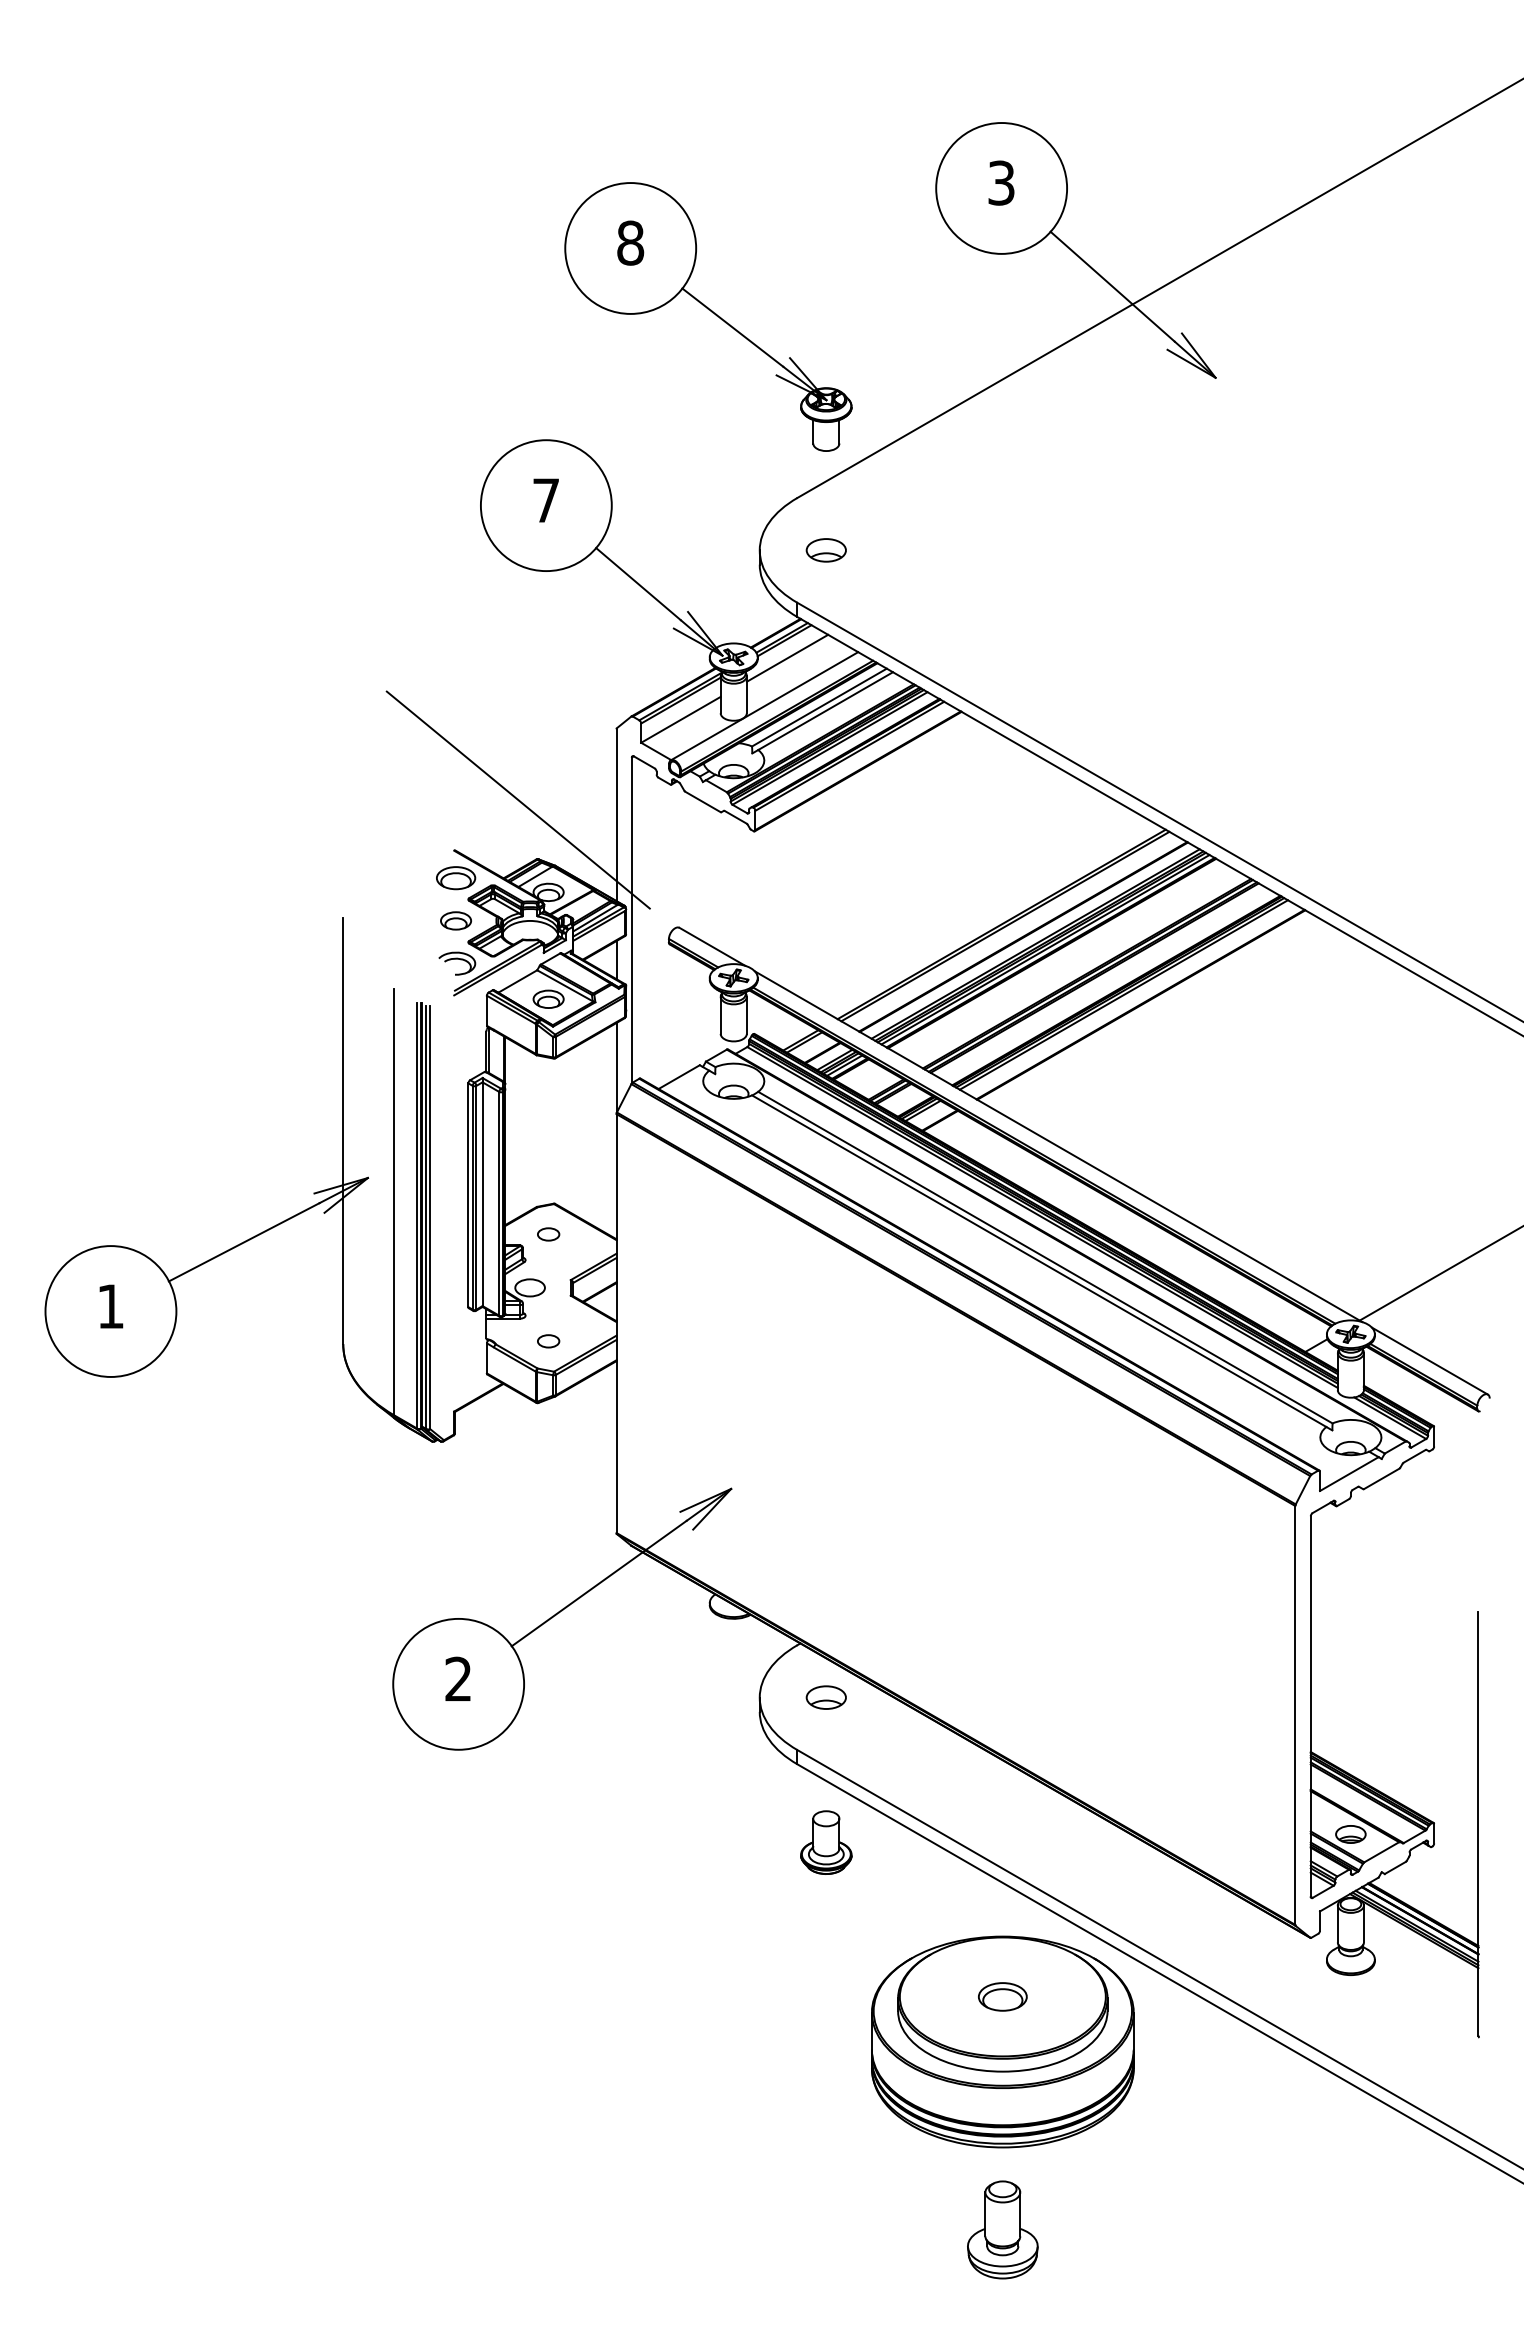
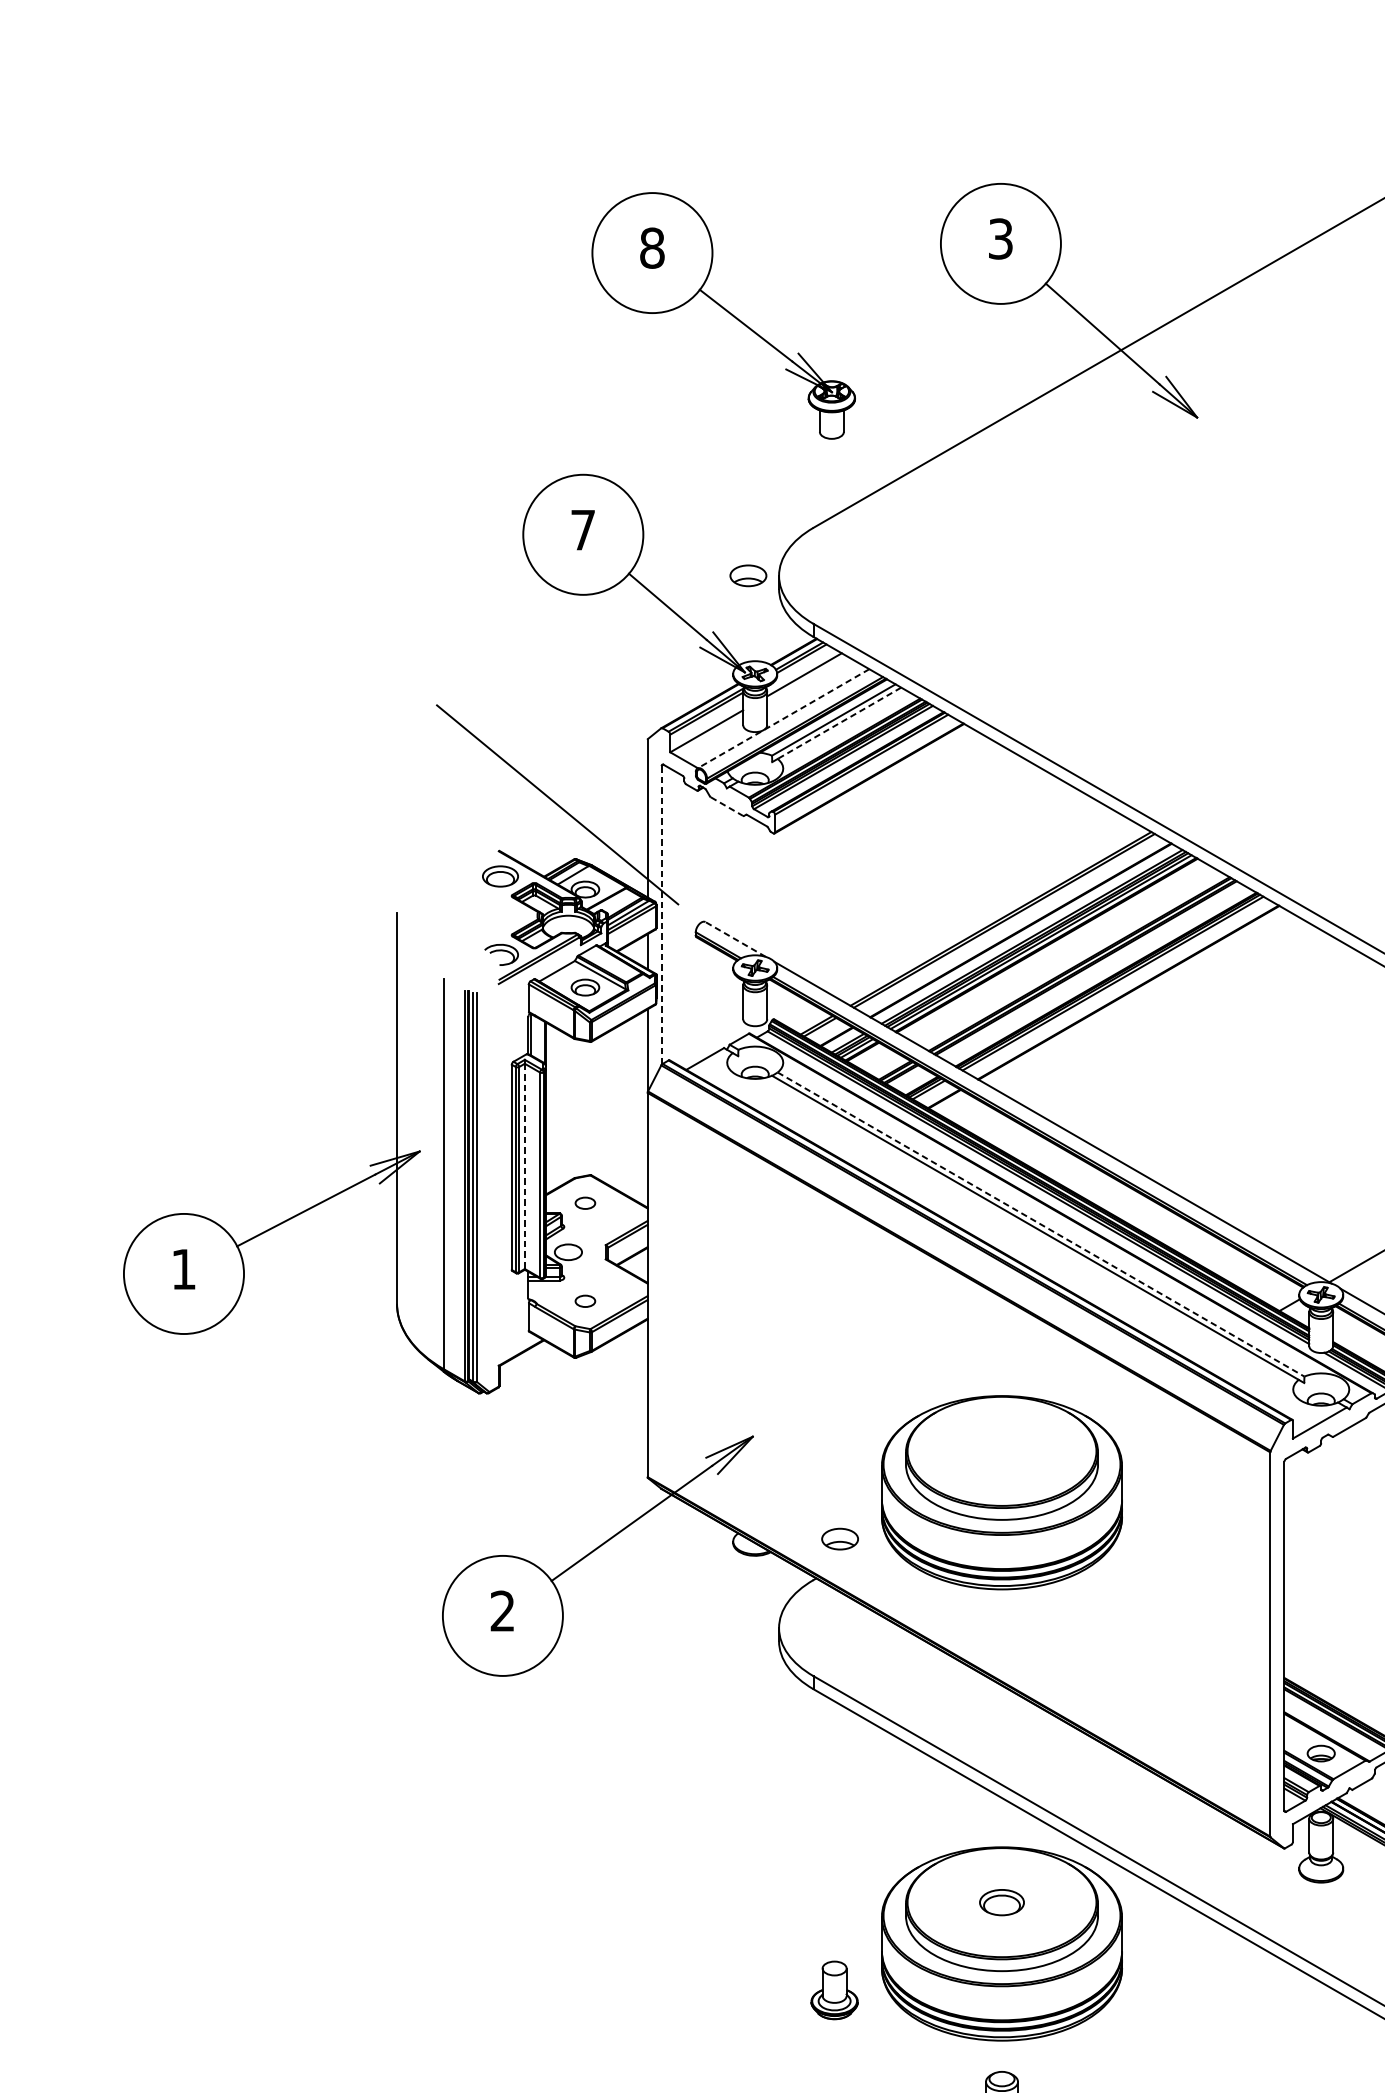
part: (708, 316) -> (723, 315), moved
part: (825, 550) -> (747, 575), moved
line: (764, 706) -> (783, 719), solid -> dashed
line: (825, 711) -> (839, 723), solid -> dashed
line: (703, 802) -> (727, 807), solid -> dashed
part: (455, 920) -> (499, 915), removed
line: (631, 920) -> (661, 915), solid -> dashed
line: (712, 946) -> (735, 939), solid -> dashed
line: (482, 1194) -> (524, 1166), solid -> dashed
line: (1045, 1257) -> (1041, 1224), solid -> dashed
part: (1002, 1549) -> (1001, 1492), added
part: (825, 1697) -> (839, 1539), moved
part: (826, 1842) -> (834, 1990), moved

